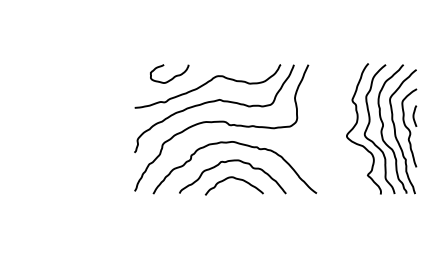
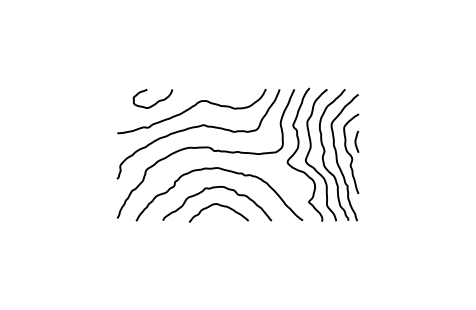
part: (381, 128) -> (322, 154), moved

